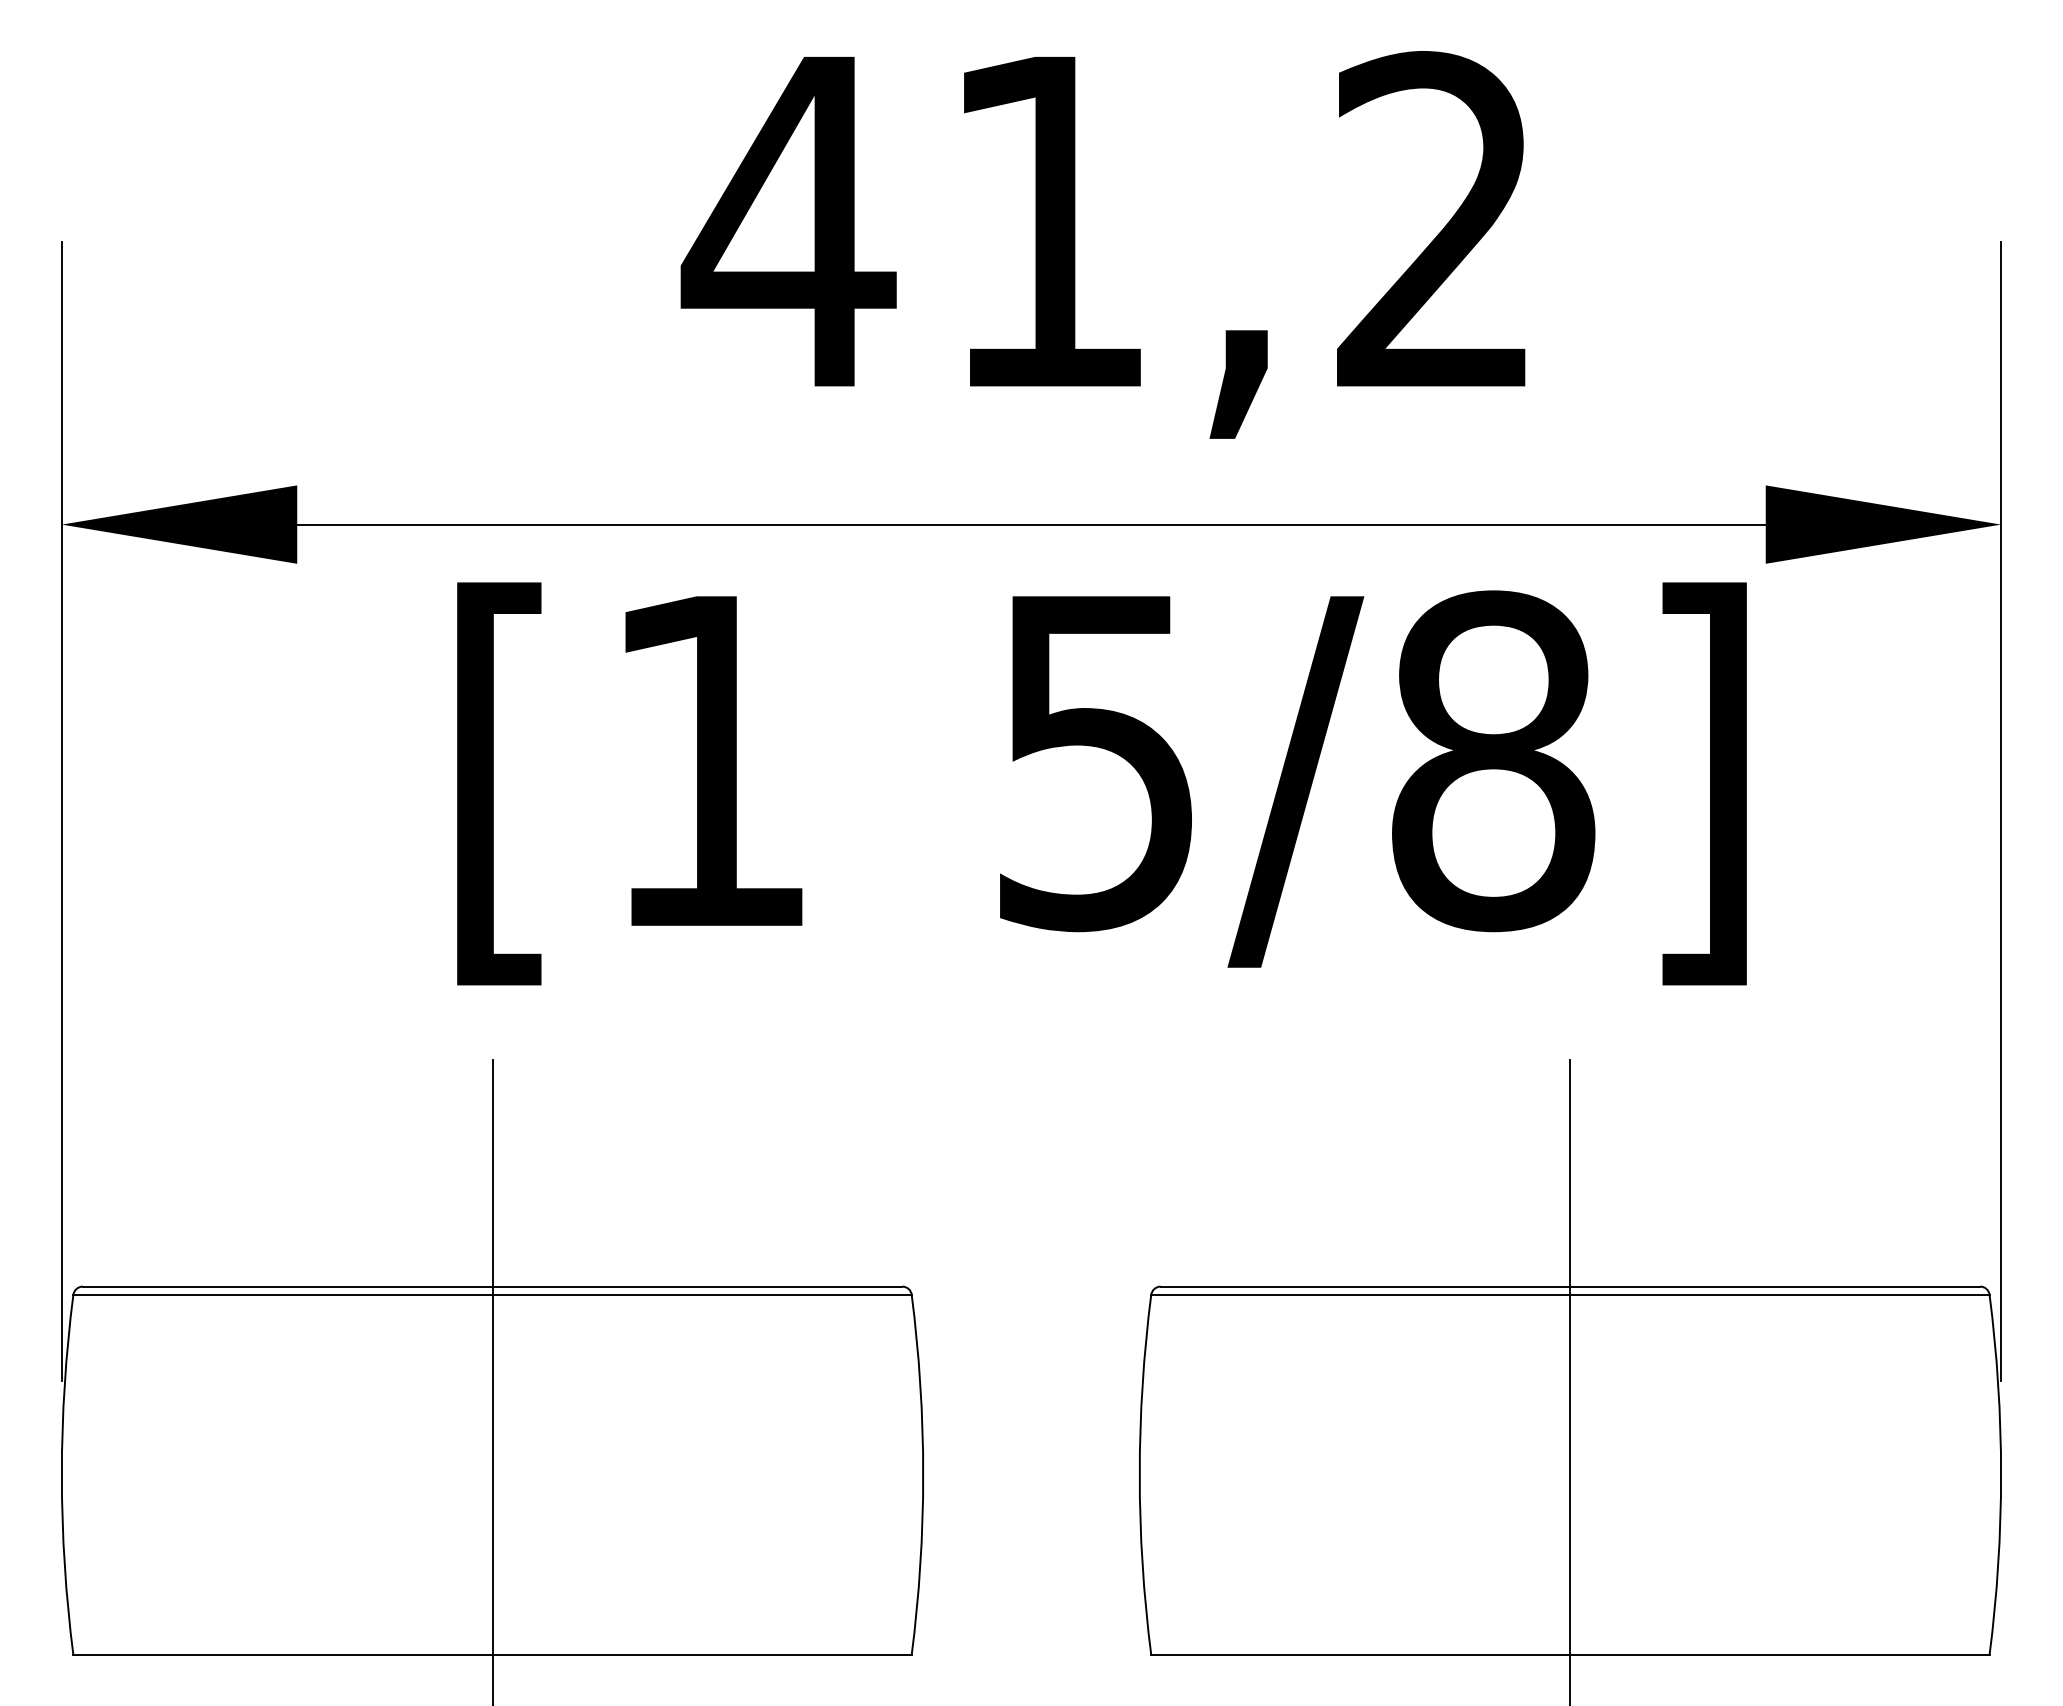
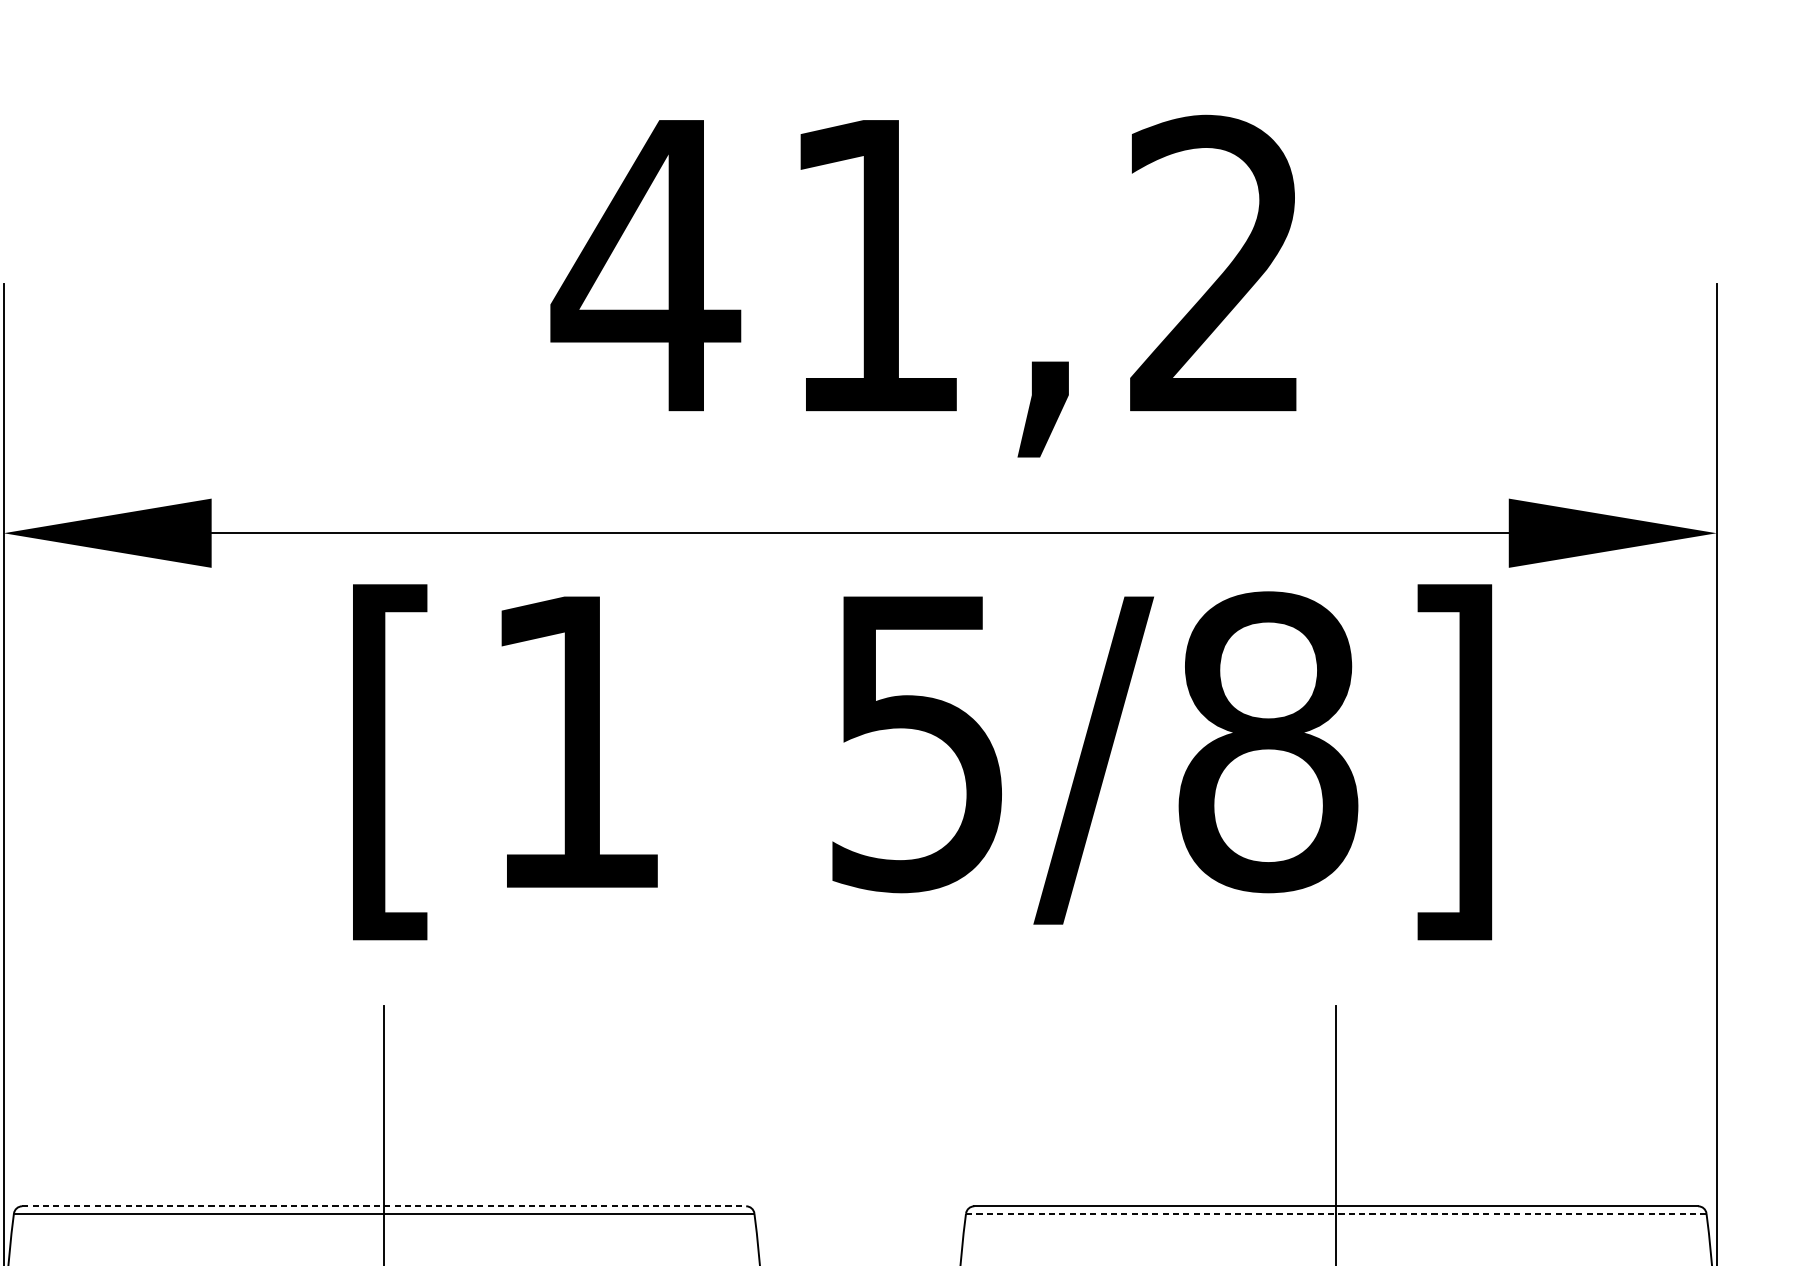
line: (492, 1286) -> (384, 1206), solid -> dashed
line: (1569, 1294) -> (1335, 1213), solid -> dashed

